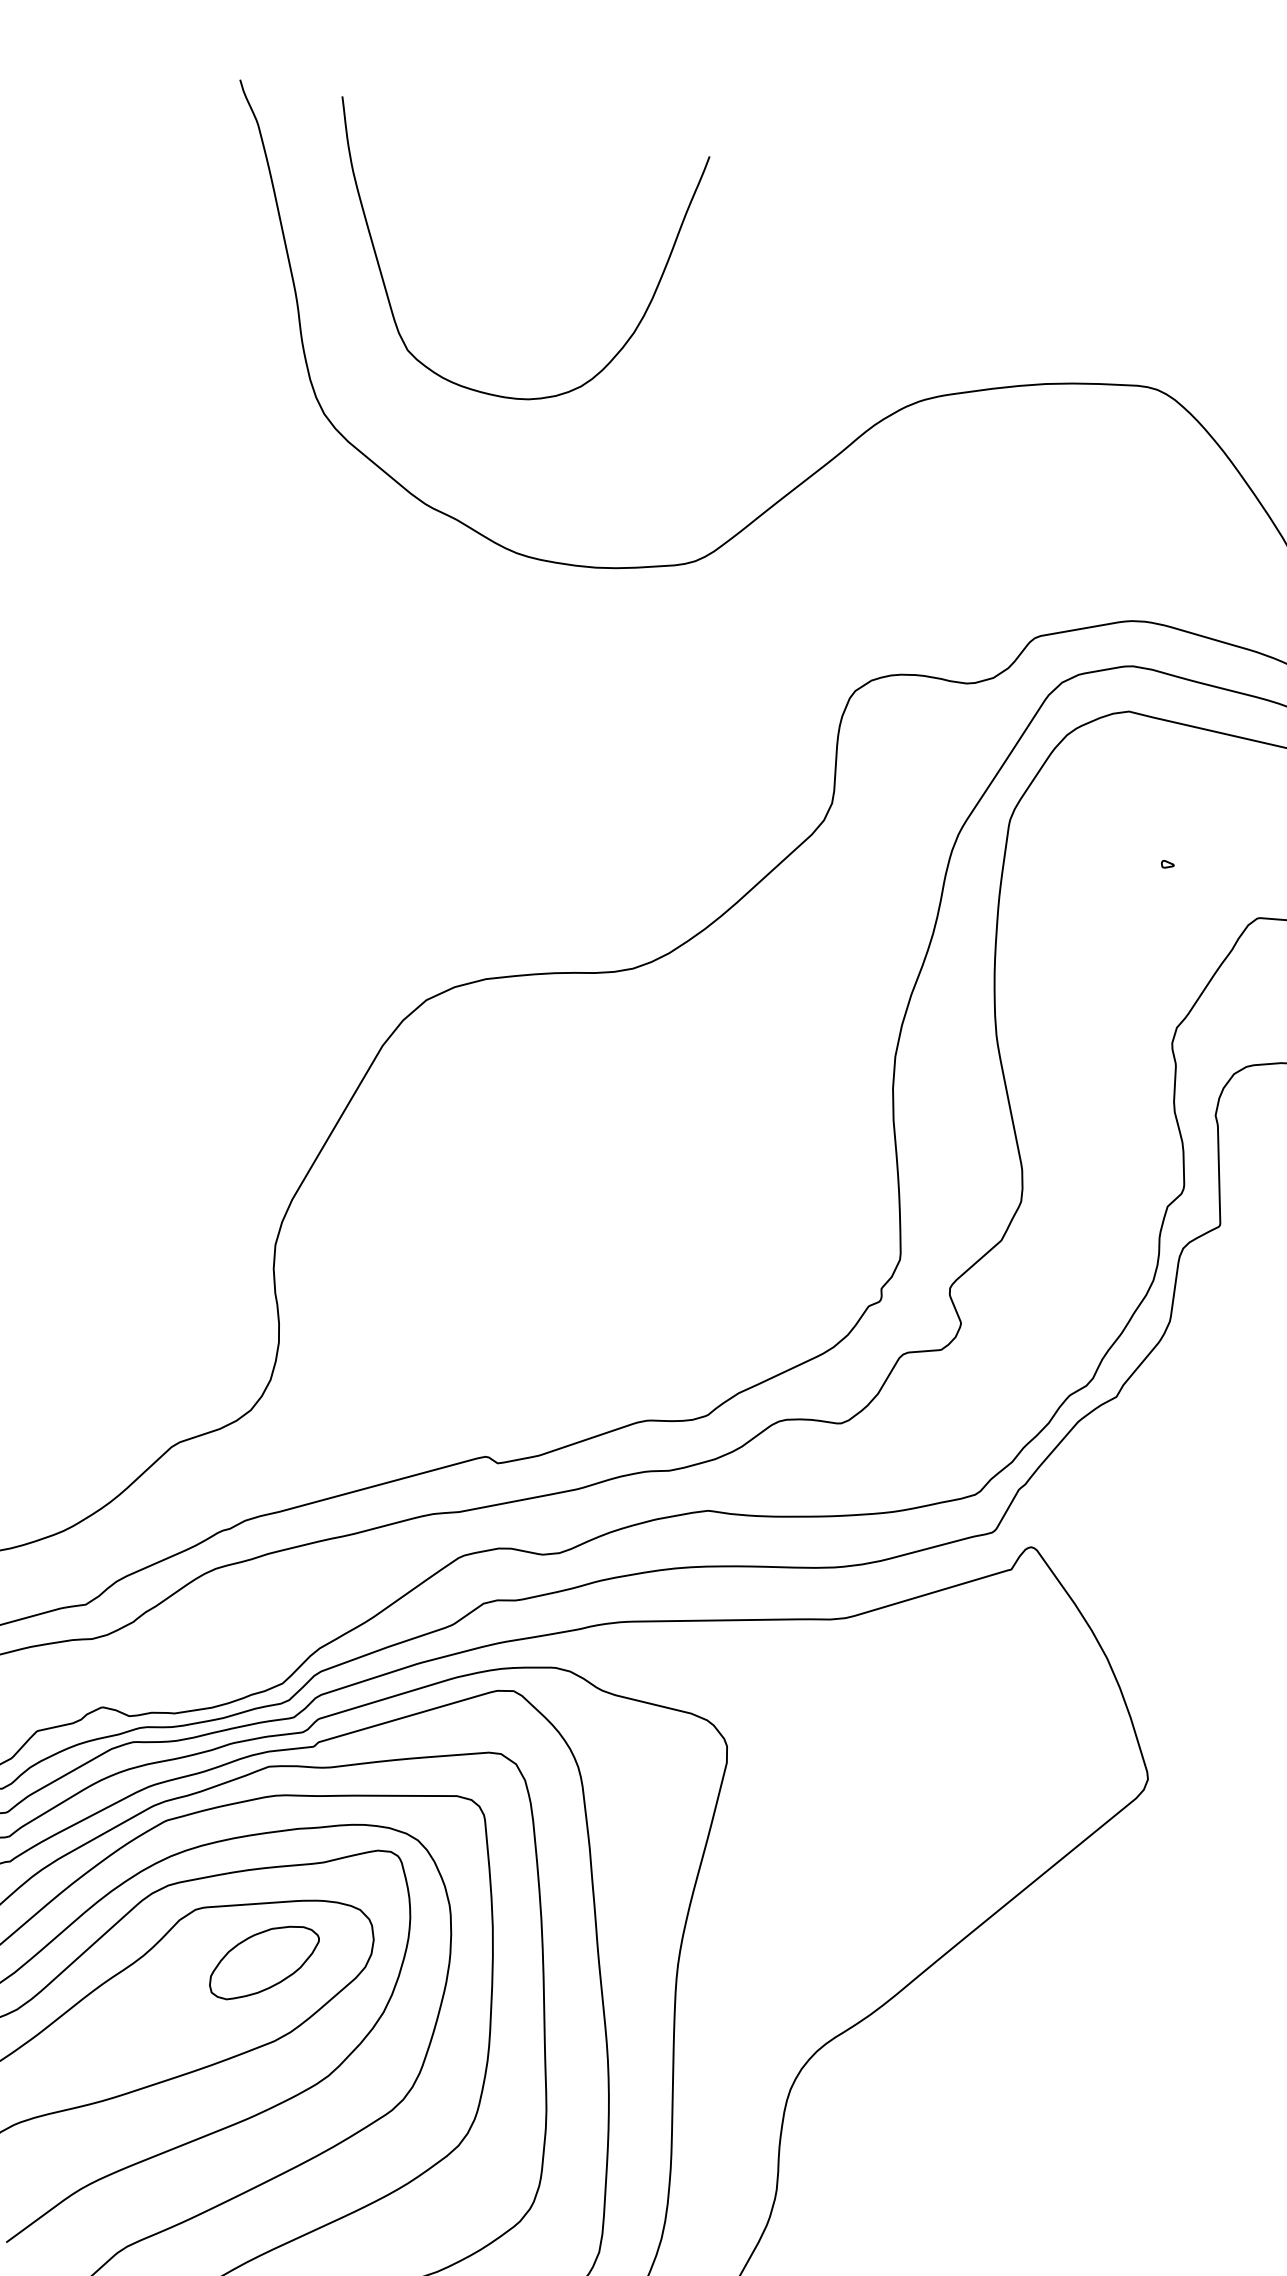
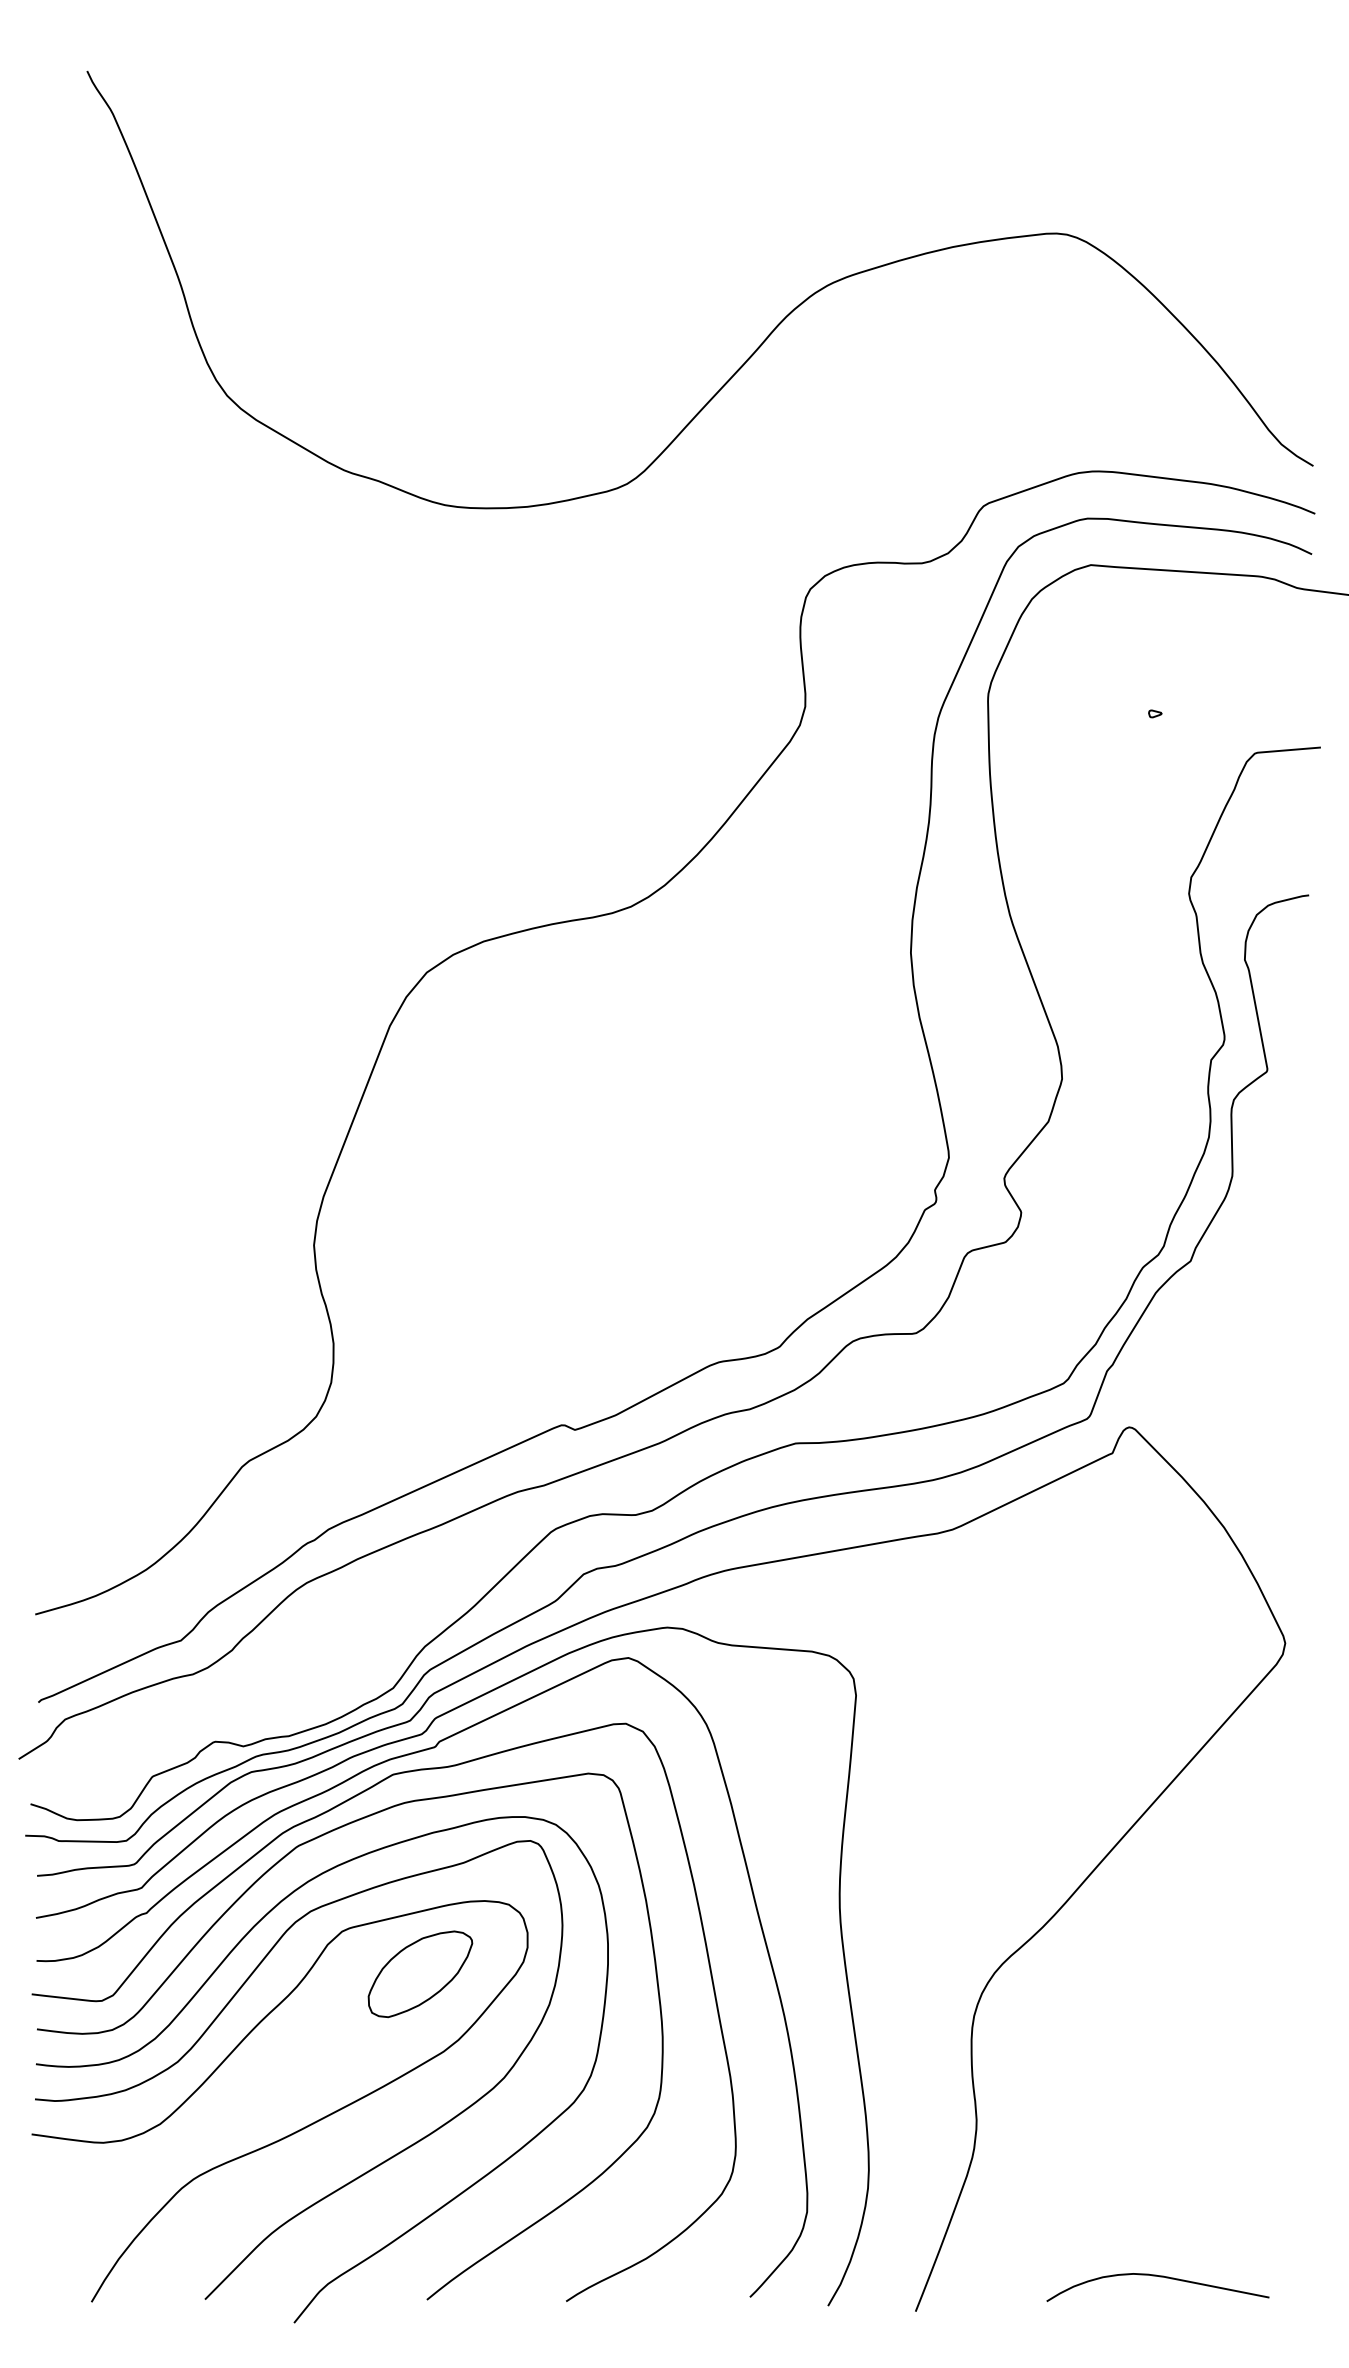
curve: (388, 296) -> (273, 266), removed

